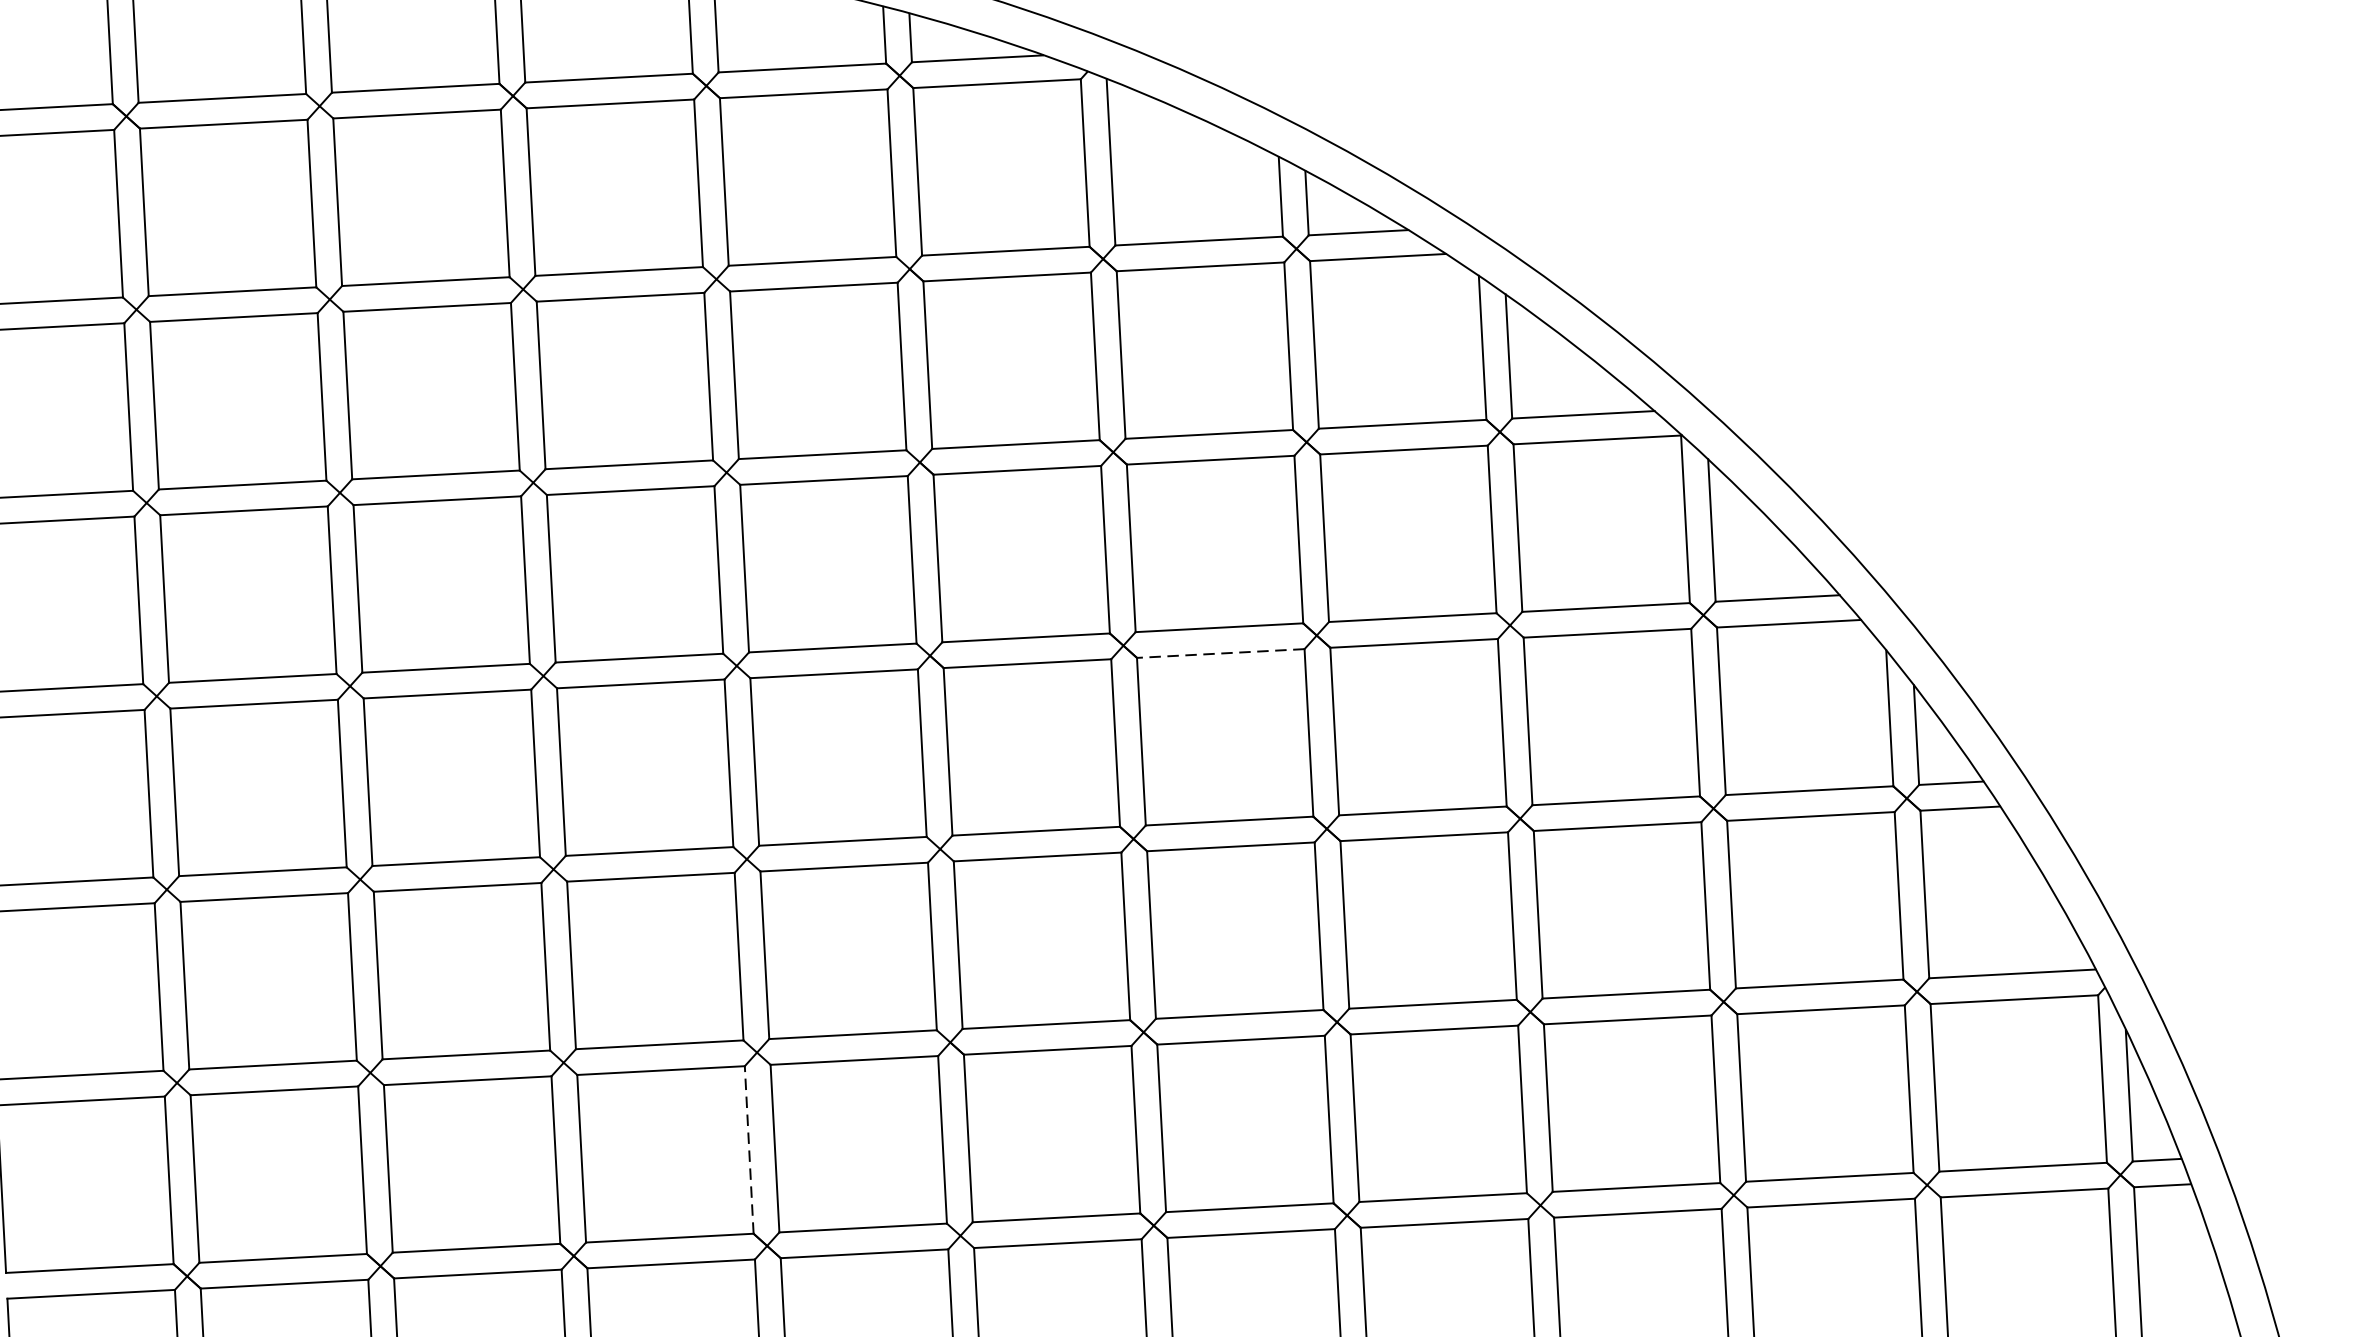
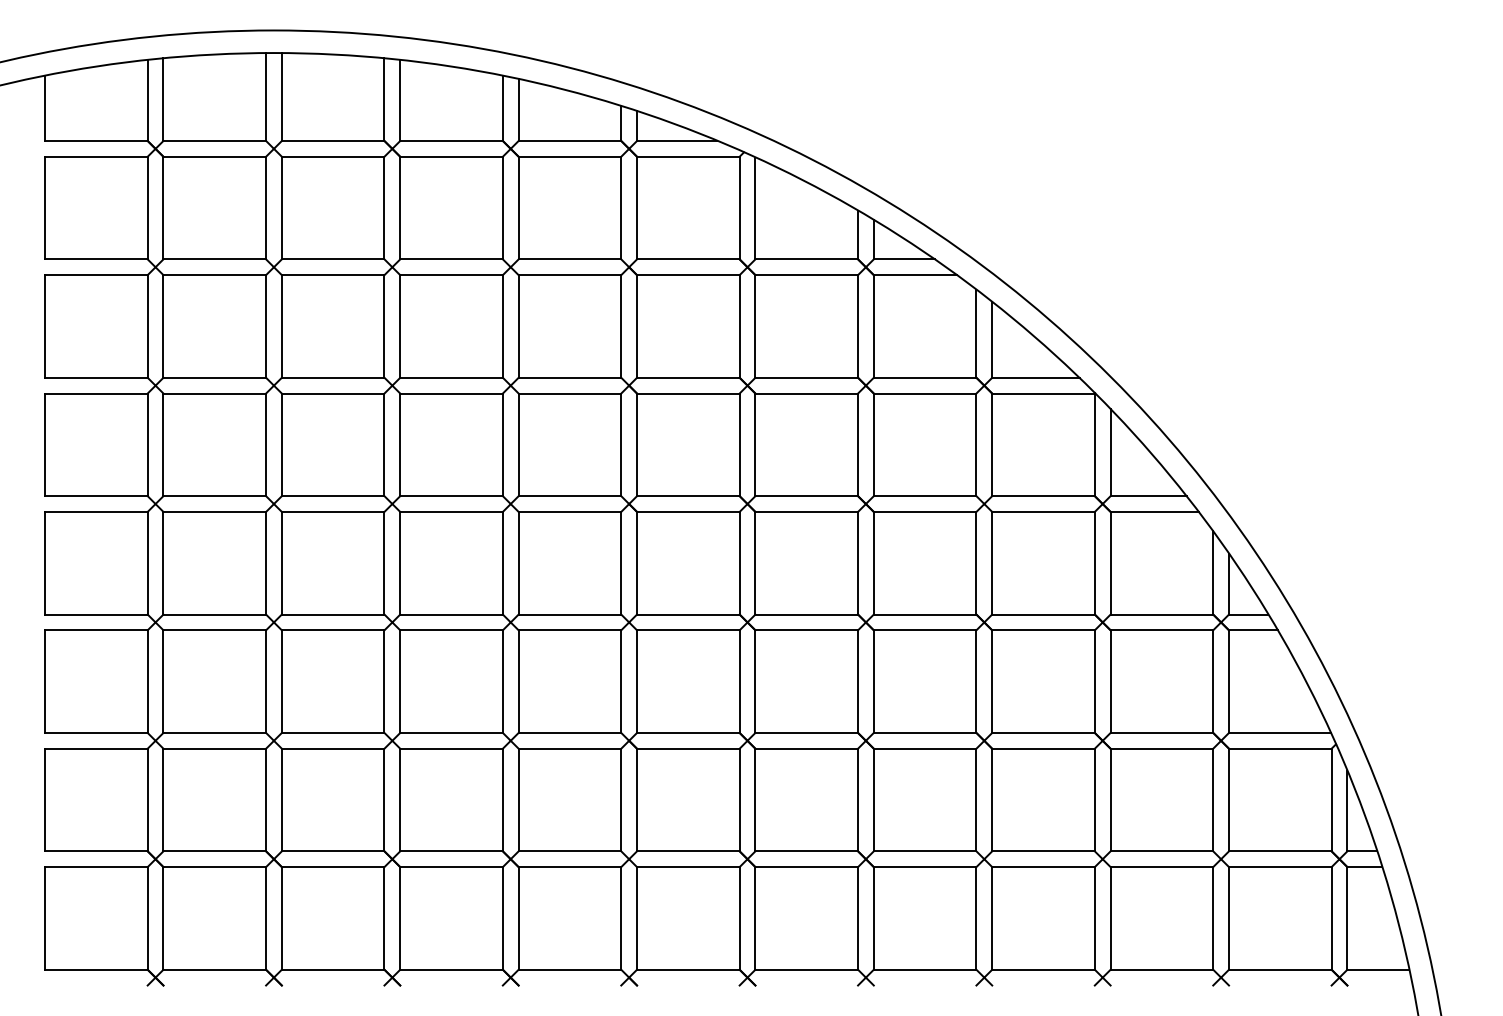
line: (1220, 652) -> (806, 511), dashed -> solid
line: (748, 1149) -> (502, 799), dashed -> solid

